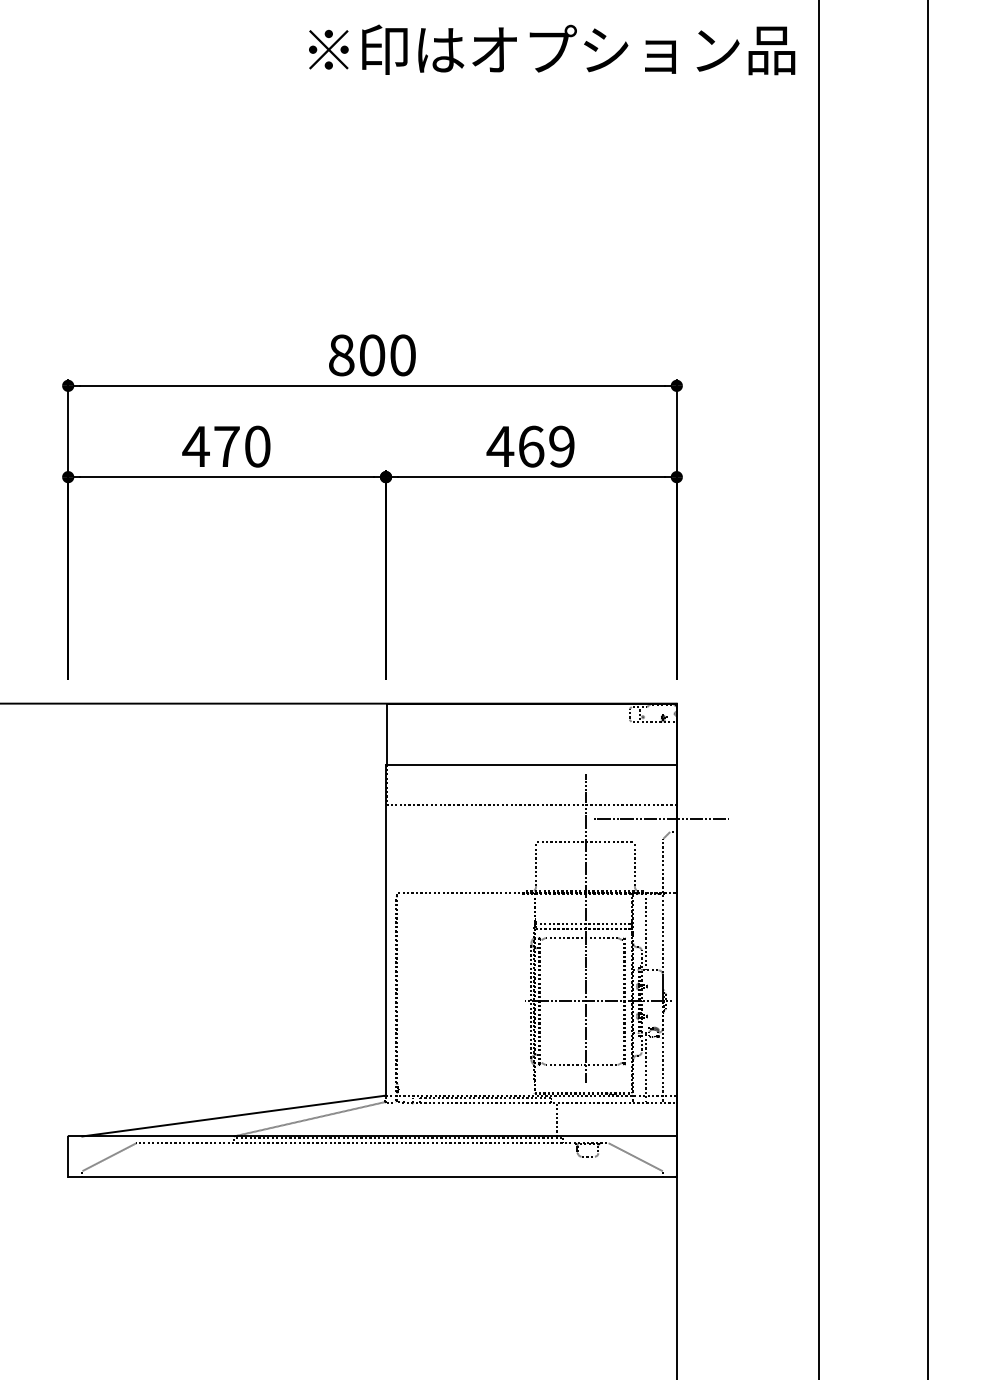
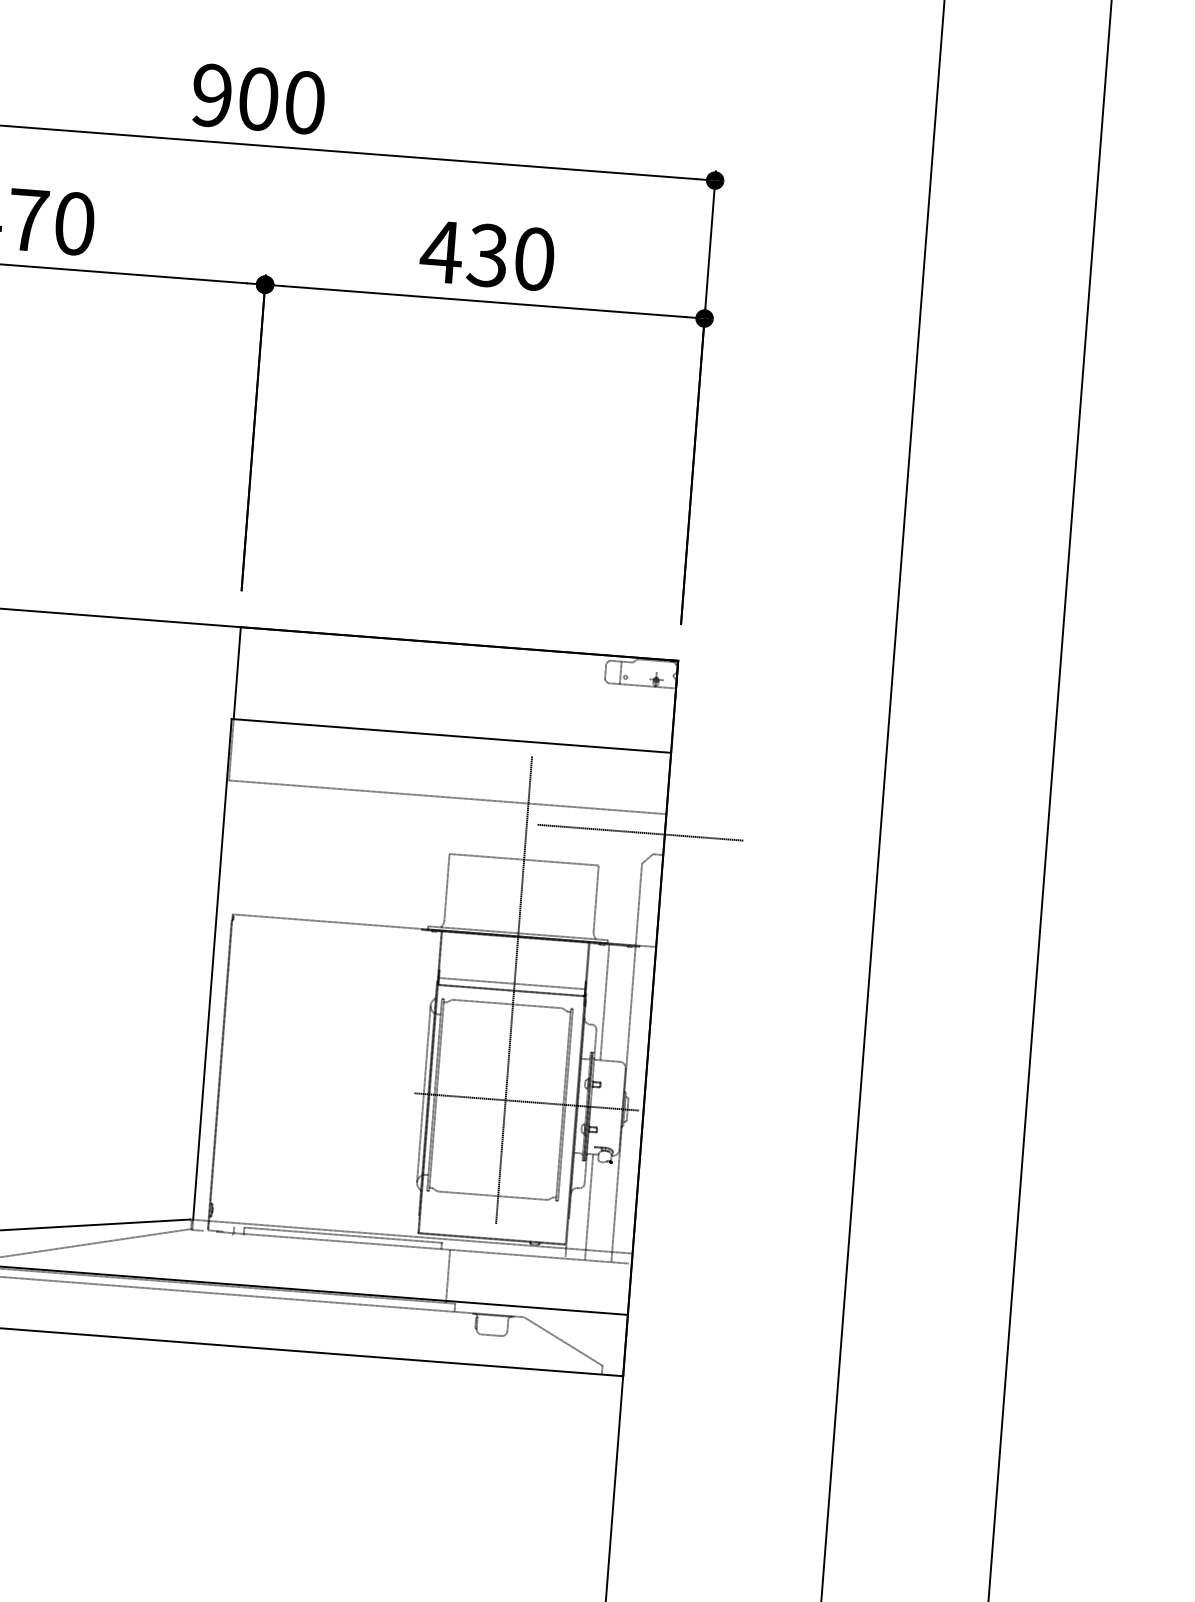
text: (341, 355) -> (211, 95), 800 -> 900
text: (546, 446) -> (511, 257), 469 -> 430

